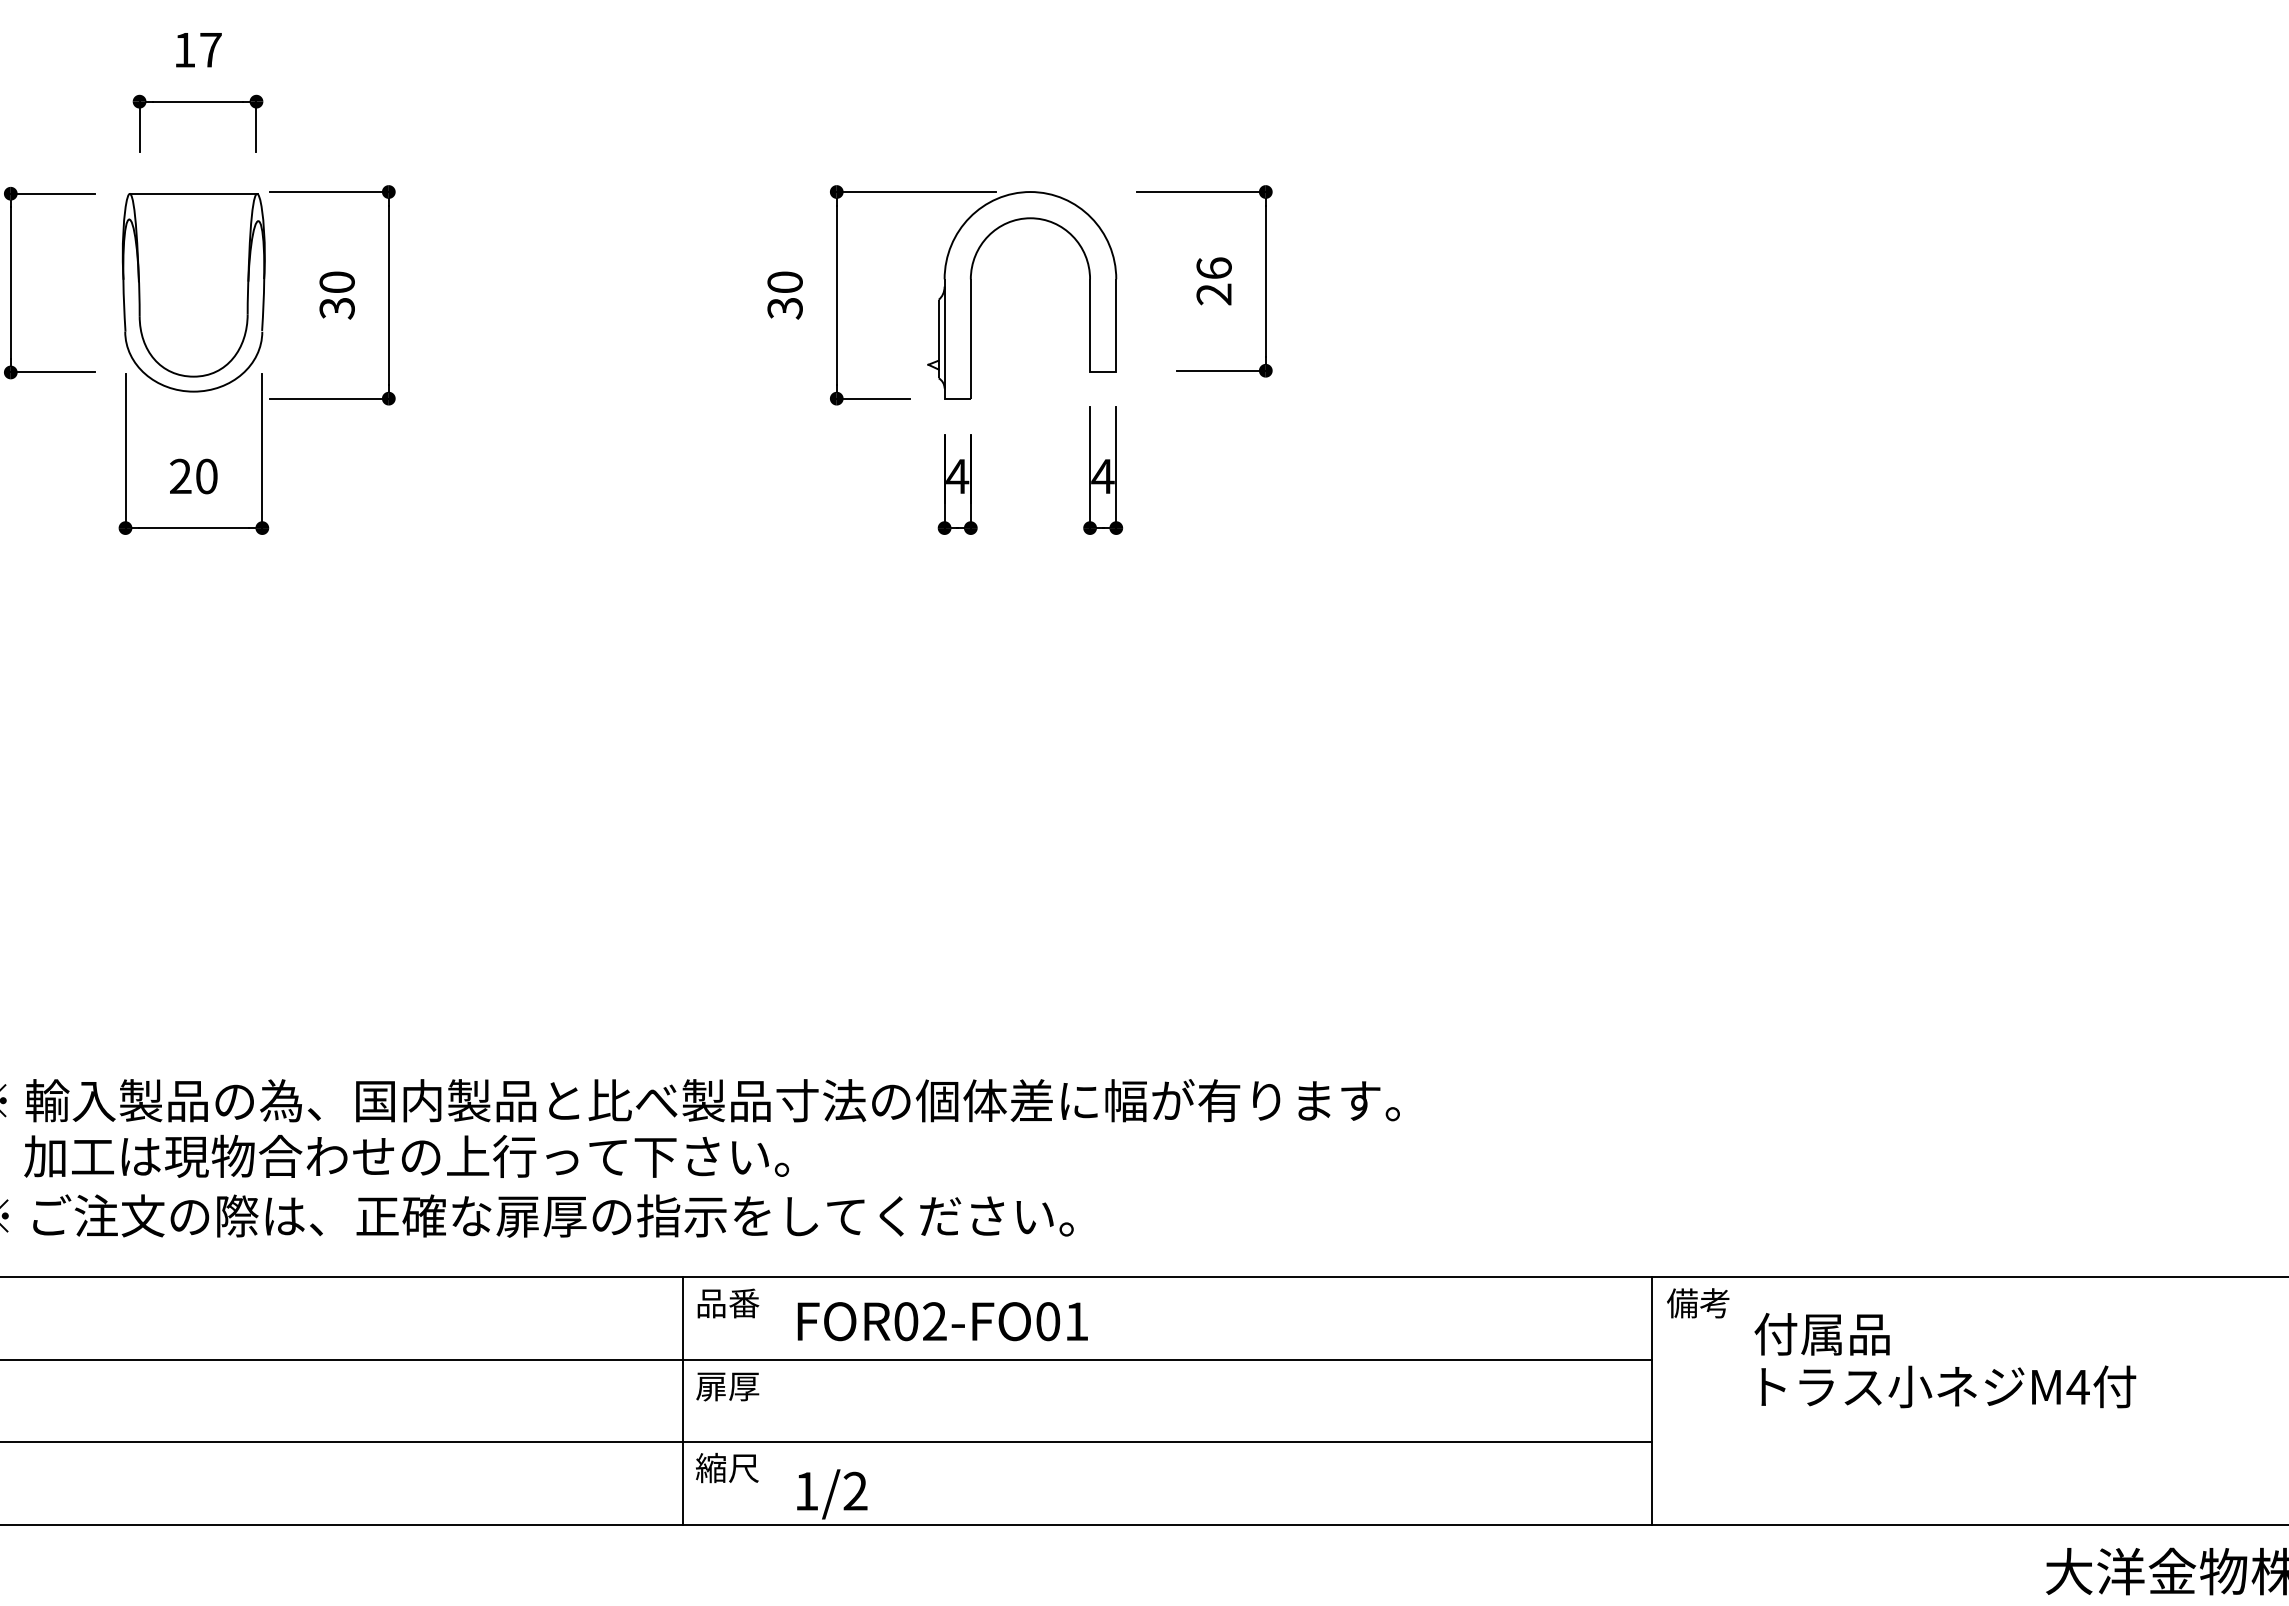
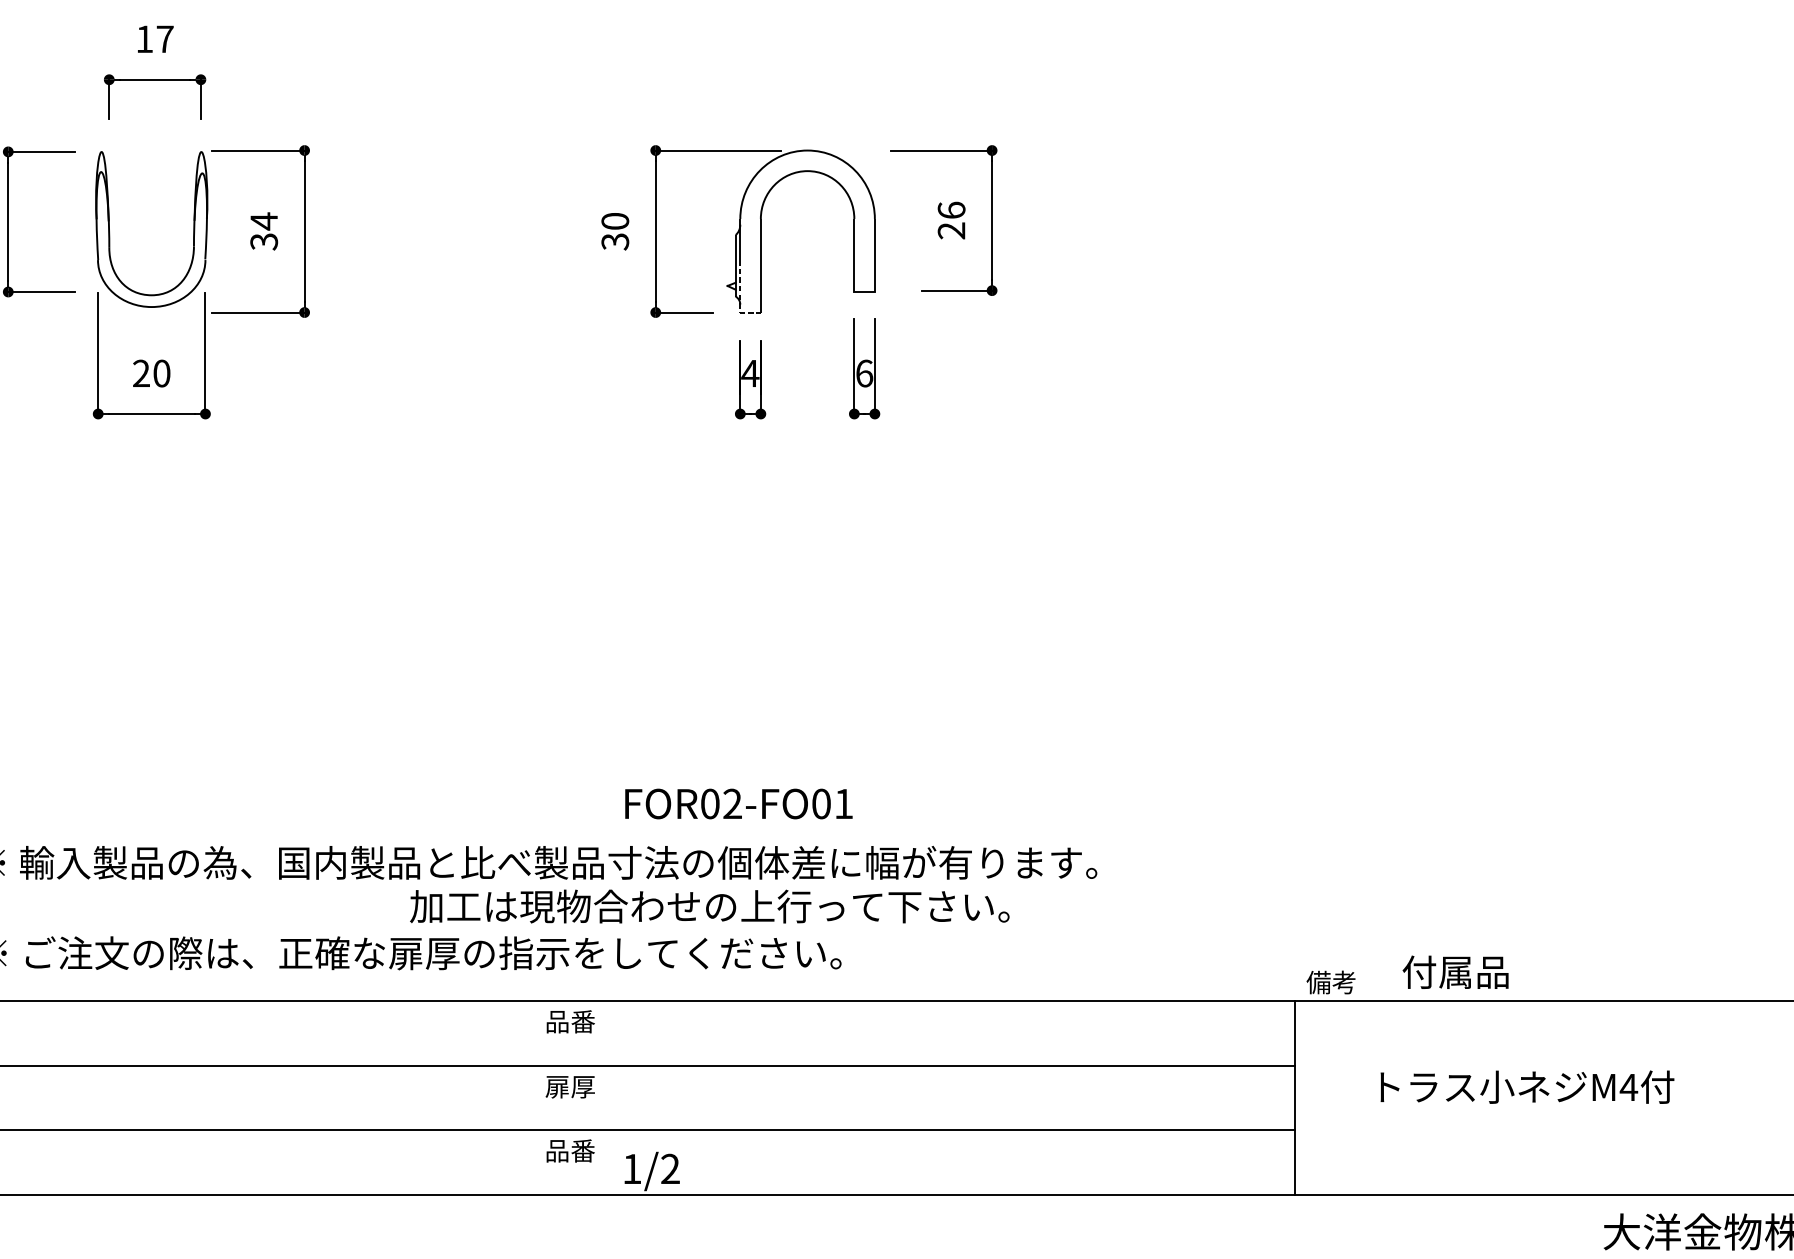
line: (193, 193) -> (151, 151), removed
text: (336, 282) -> (263, 221), 30 -> 34
line: (944, 376) -> (740, 295), solid -> dashed
text: (1102, 476) -> (864, 373), 4 -> 6
text: (406, 1155) -> (709, 905), moved
text: (1698, 1303) -> (1331, 982), moved
text: (942, 1321) -> (738, 803), moved
text: (1821, 1334) -> (1455, 972), moved
line: (682, 1400) -> (534, 1097), removed
text: (727, 1467) -> (570, 1150), 縮尺 -> 品番

